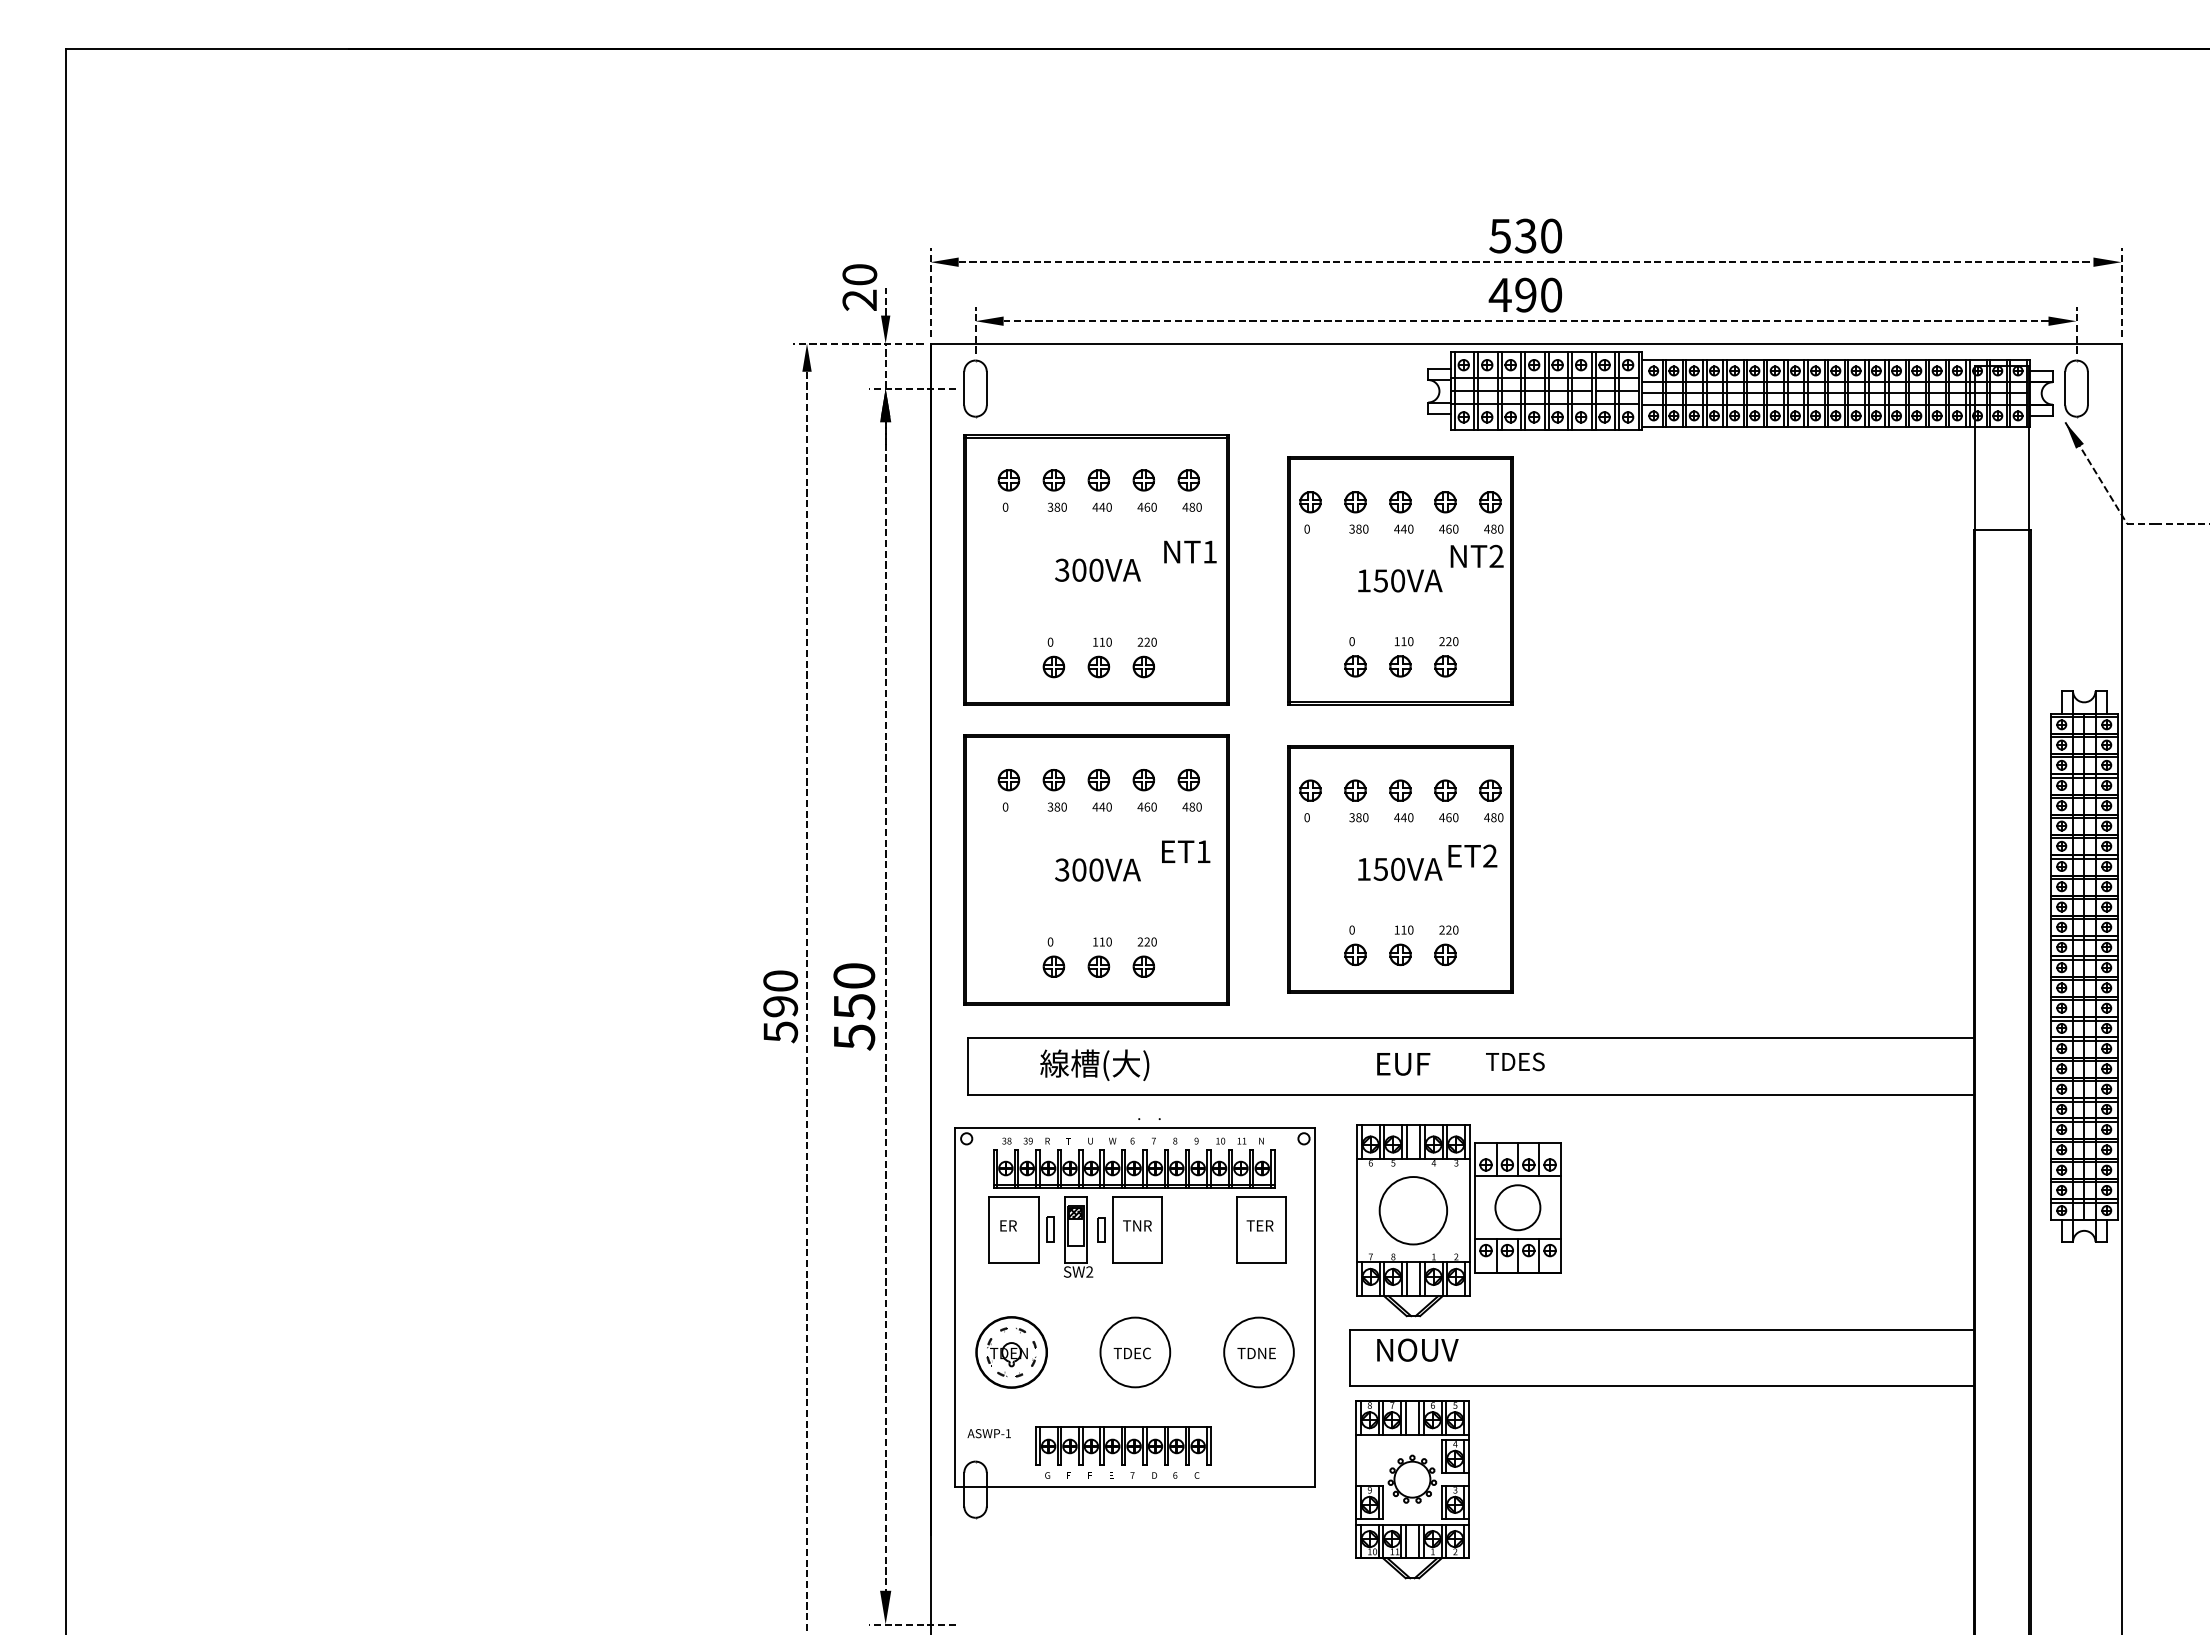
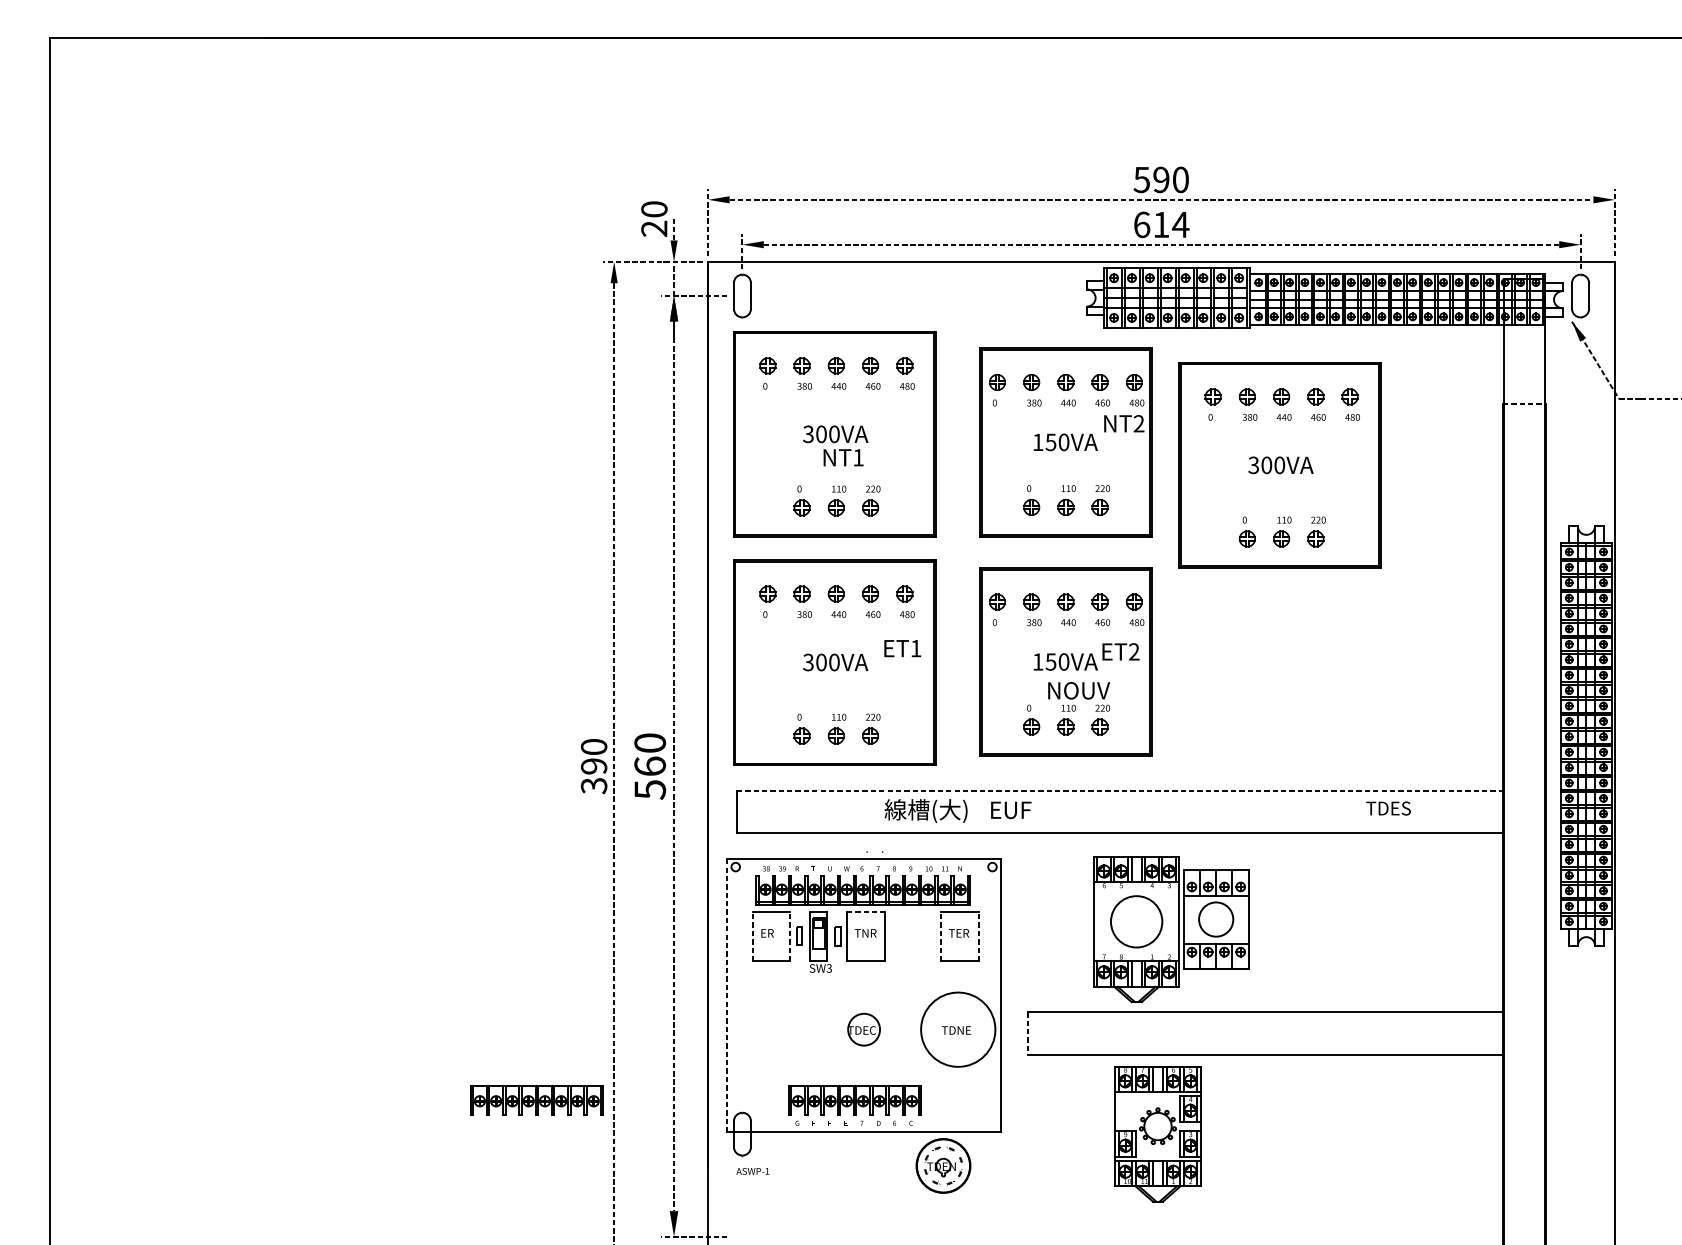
text: (1525, 235) -> (1161, 179), 530 -> 590
text: (1525, 294) -> (1161, 224), 490 -> 614
line: (2003, 530) -> (1524, 404), solid -> dashed
text: (1190, 551) -> (843, 457), moved
part: (1681, 610) -> (1279, 464), added
text: (854, 1006) -> (650, 766), 550 -> 560
text: (779, 1031) -> (593, 785), 590 -> 390
line: (1470, 1038) -> (1119, 790), solid -> dashed
text: (1515, 1061) -> (1388, 808), moved
text: (1094, 1064) -> (925, 810), moved
text: (1403, 1064) -> (1011, 810), moved
line: (1137, 1197) -> (865, 911), solid -> dashed
hatch: (1075, 1212) -> (818, 923), removed
part: (1458, 1220) -> (1170, 929), moved
line: (989, 1229) -> (753, 936), solid -> dashed
line: (1038, 1229) -> (790, 936), solid -> dashed
line: (1236, 1229) -> (941, 936), solid -> dashed
line: (1286, 1229) -> (979, 936), solid -> dashed
text: (1089, 1272) -> (829, 968), SW2 -> SW3
line: (955, 1307) -> (727, 995), solid -> dashed
text: (1417, 1349) -> (1078, 690), moved
part: (1011, 1352) -> (943, 1165), moved
circle: (1135, 1352) -> (864, 1029), size x0.6
circle: (1258, 1352) -> (957, 1029), size x1.4
line: (1350, 1358) -> (1027, 1034), solid -> dashed
text: (988, 1433) -> (752, 1171), moved
part: (705, 1445) -> (536, 1100), added
part: (1412, 1489) -> (1158, 1134), moved

